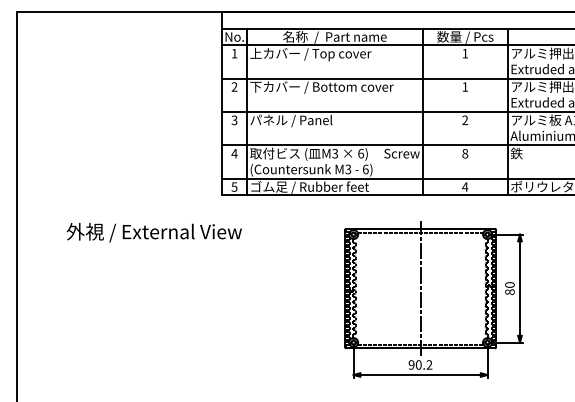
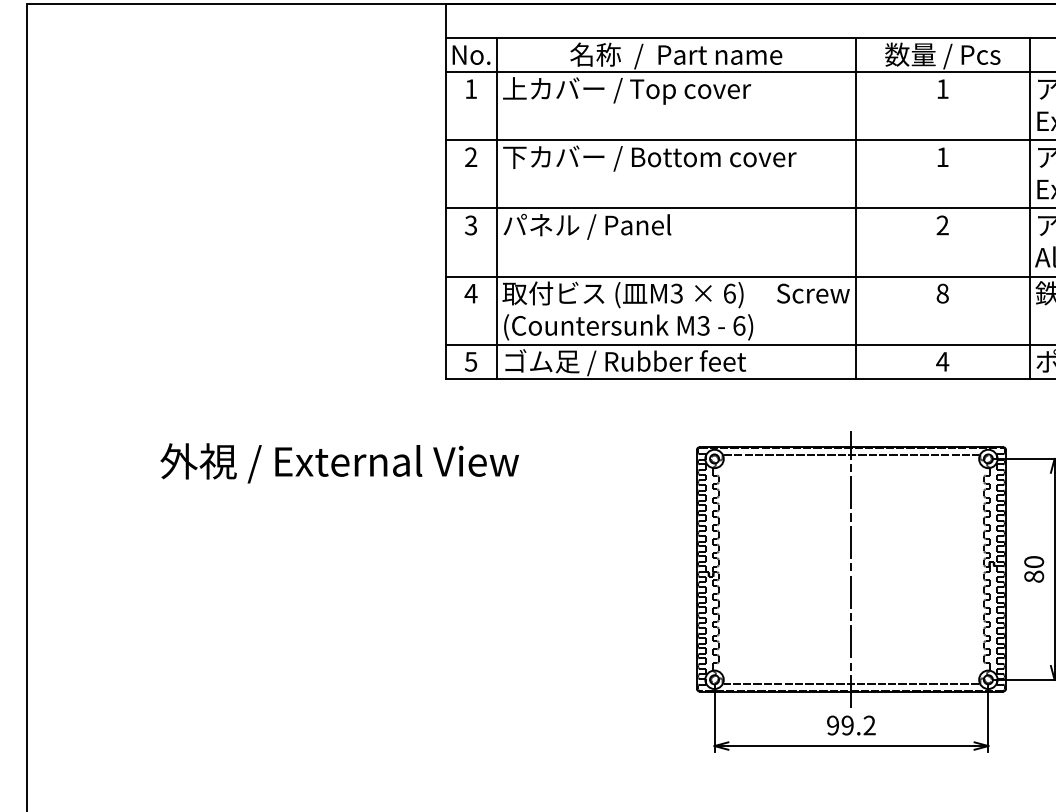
text: (153, 232) -> (338, 462), moved
text: (418, 364) -> (847, 724), 90.2 -> 99.2

